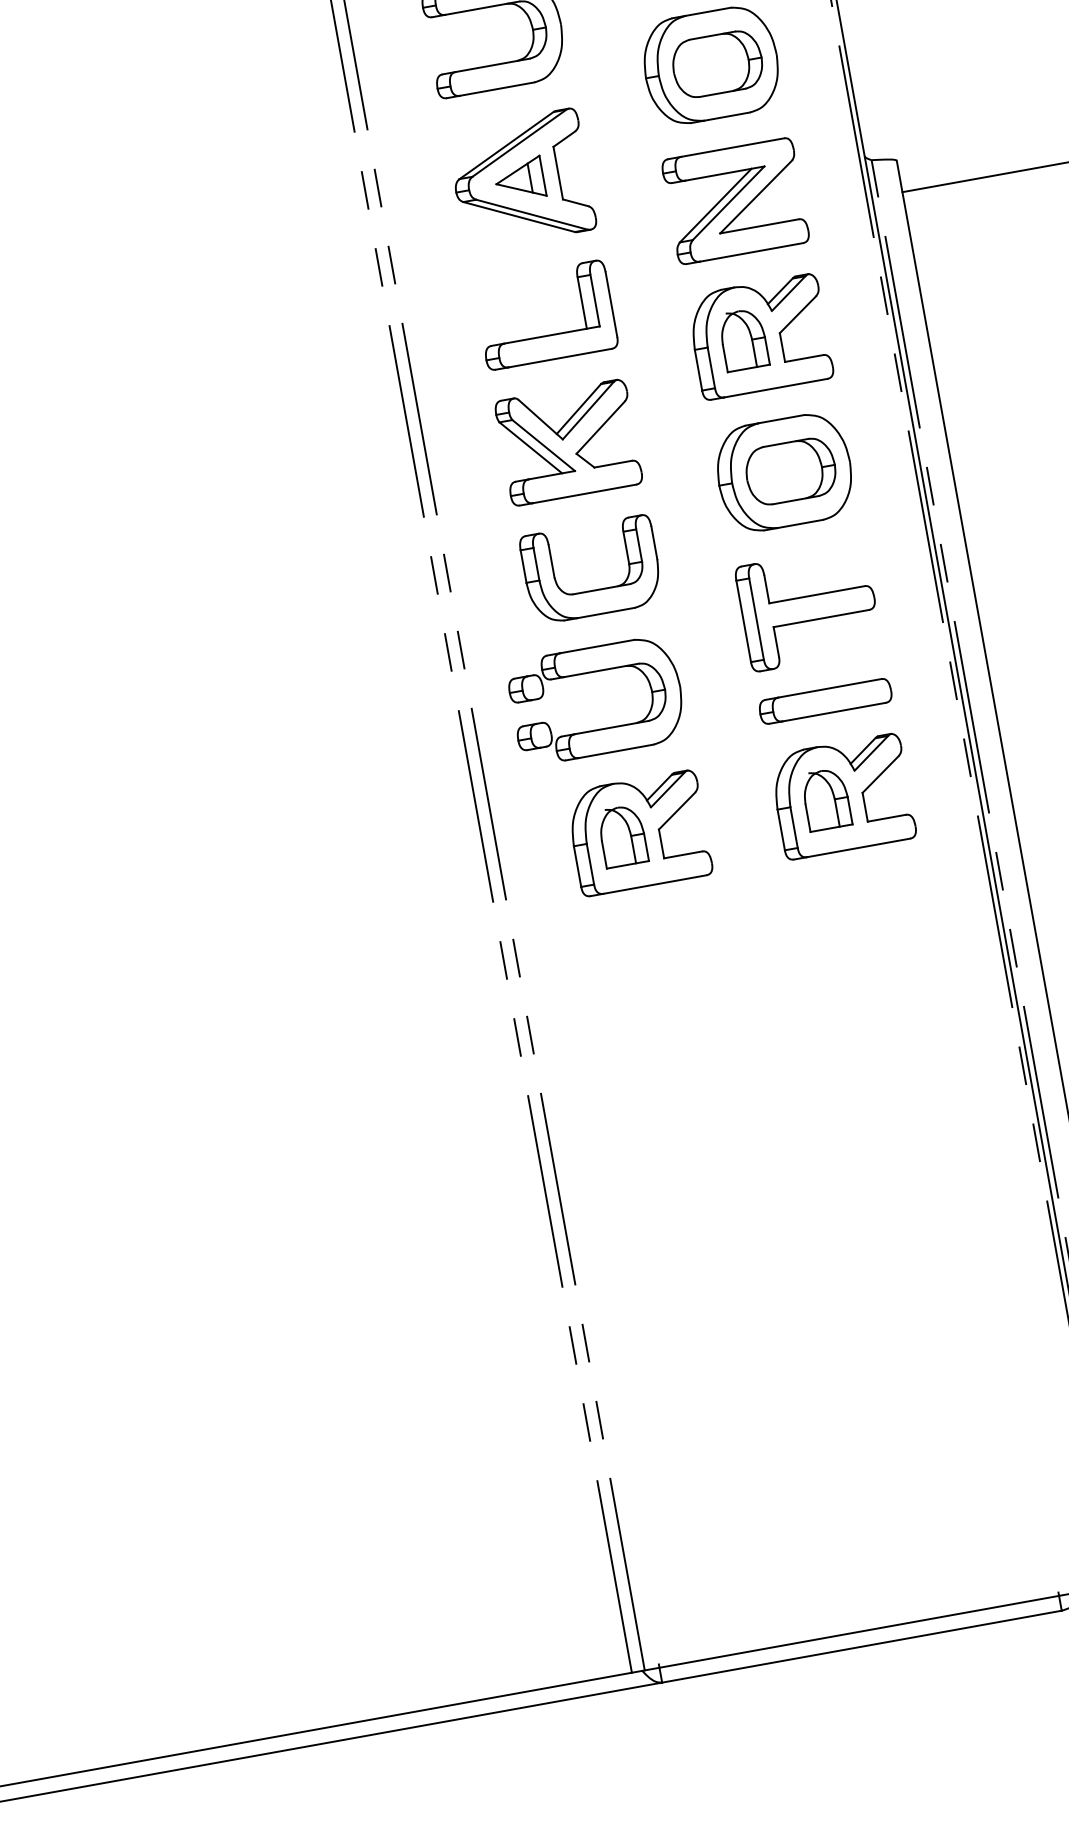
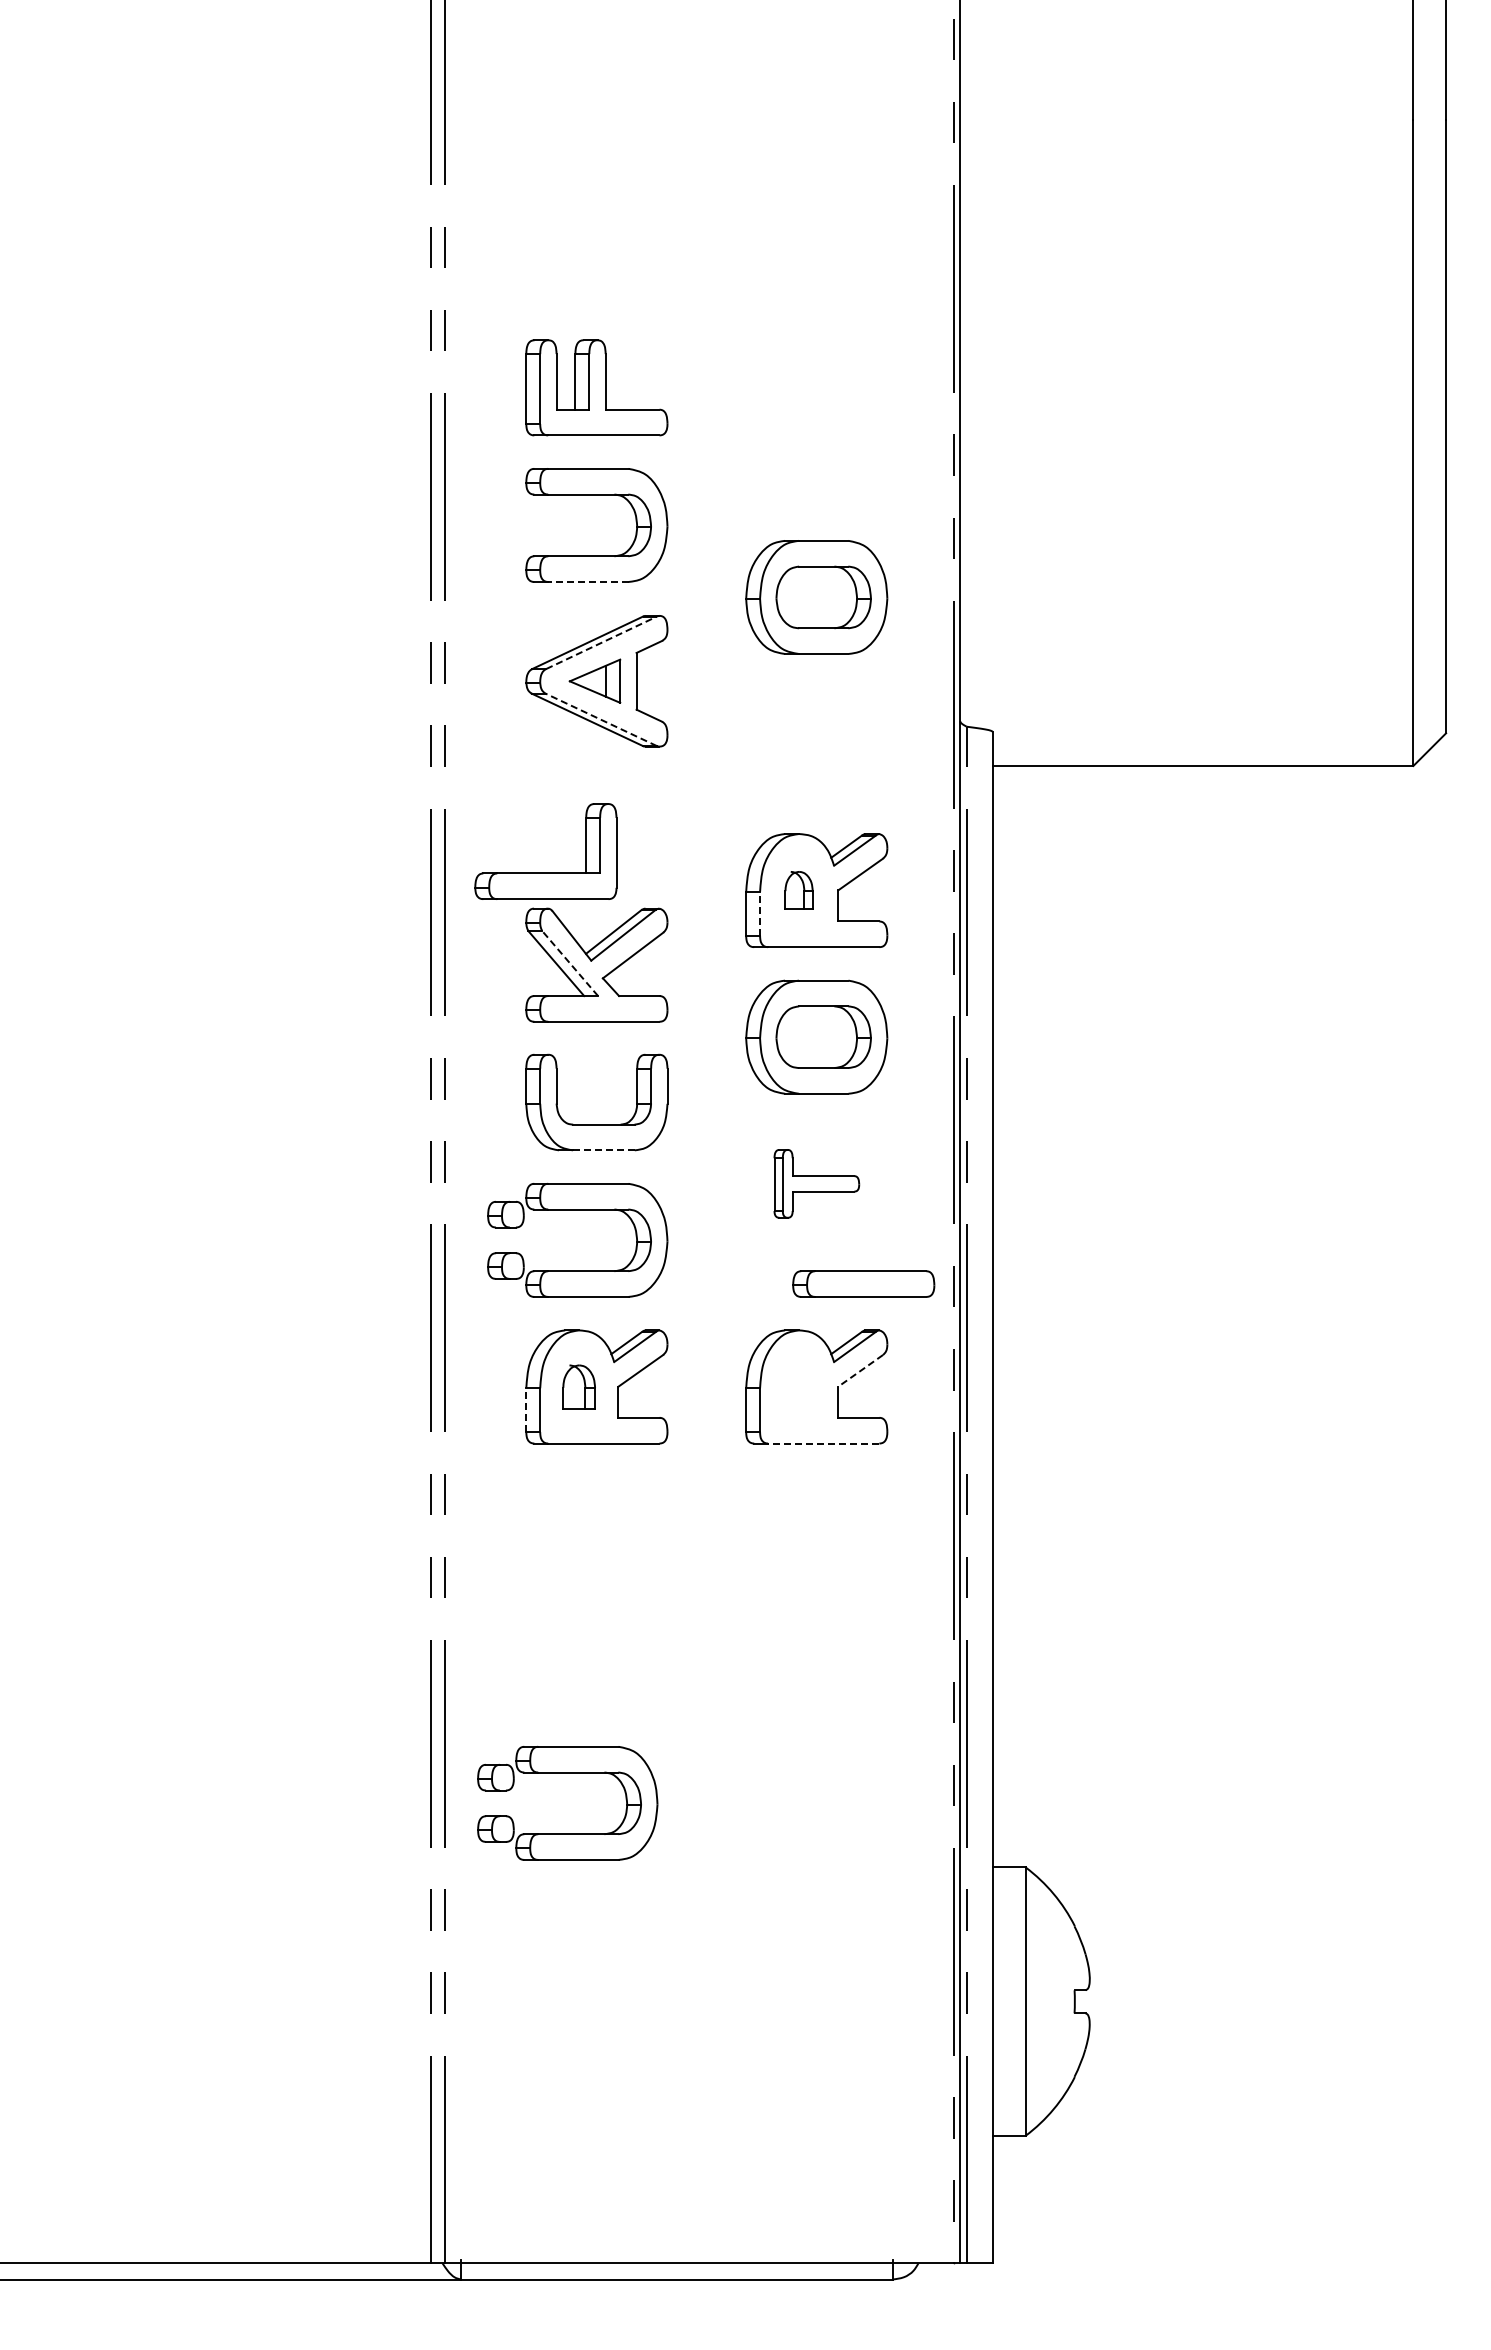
line: (496, 88) -> (587, 581), solid -> dashed
line: (520, 142) -> (602, 642), solid -> dashed
part: (735, 200) -> (816, 743), removed
line: (531, 214) -> (600, 719), solid -> dashed
part: (548, 334) -> (545, 872), moved
part: (742, 338) -> (798, 889), size x0.6
line: (711, 367) -> (760, 913), solid -> dashed
line: (544, 445) -> (570, 963), solid -> dashed
part: (808, 608) -> (816, 1183), size x0.6
line: (605, 613) -> (603, 1150), solid -> dashed
part: (825, 700) -> (863, 1283), moved
line: (880, 775) -> (860, 1371), solid -> dashed
part: (825, 799) -> (798, 1386), removed
part: (621, 835) -> (578, 1386), size x0.7
line: (858, 847) -> (823, 1443), solid -> dashed
line: (577, 866) -> (526, 1410), solid -> dashed
part: (676, 1196) -> (567, 1773), added

